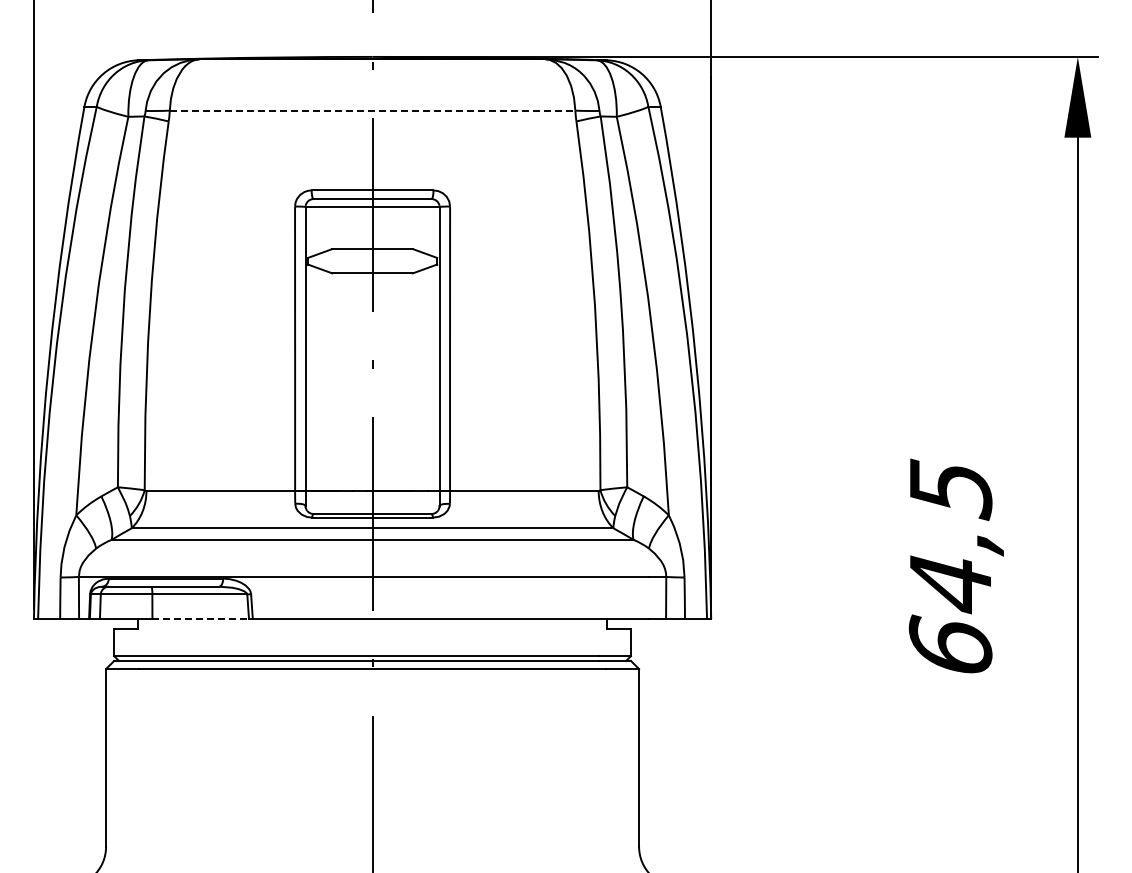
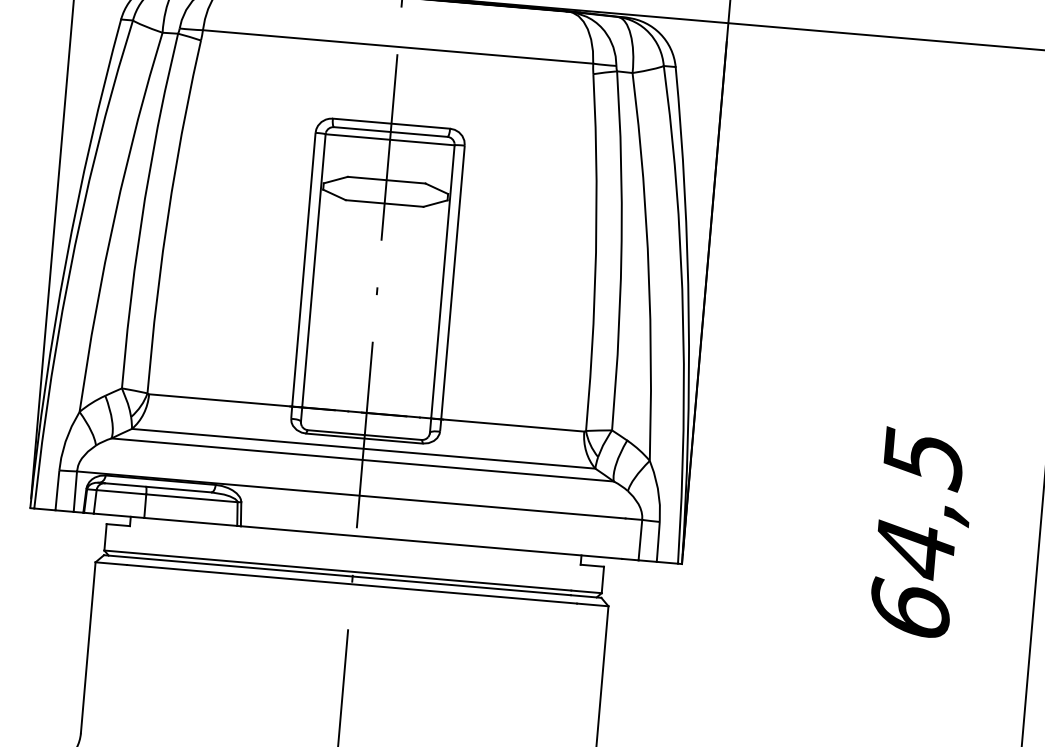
line: (372, 110) -> (398, 46), dashed -> solid
line: (201, 618) -> (191, 521), dashed -> solid

